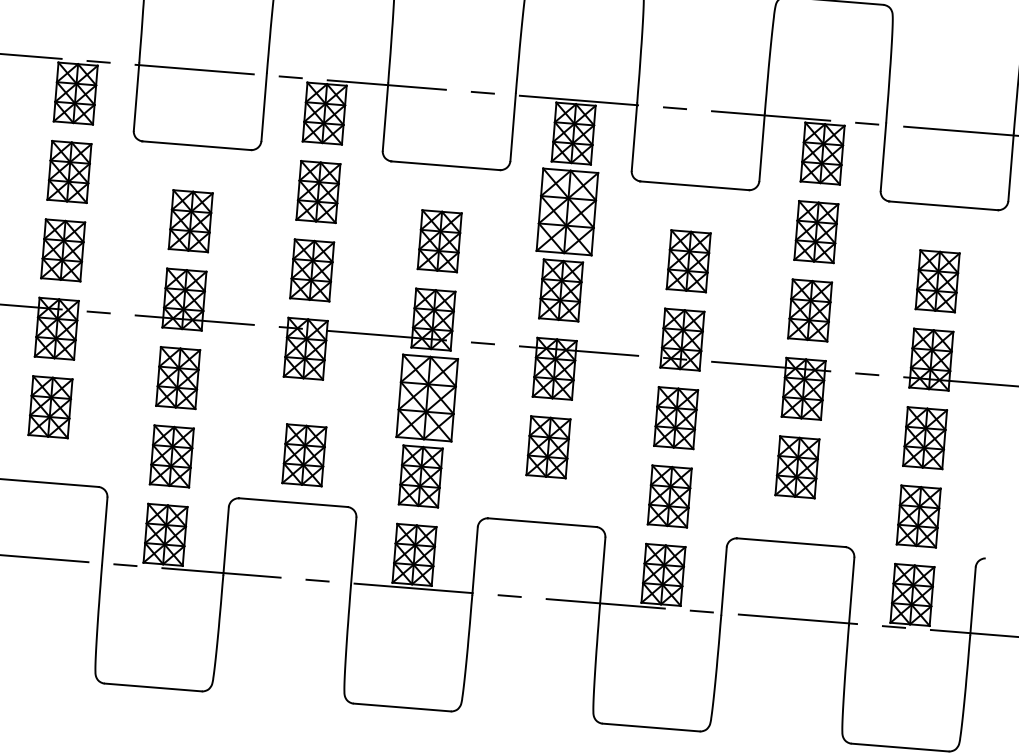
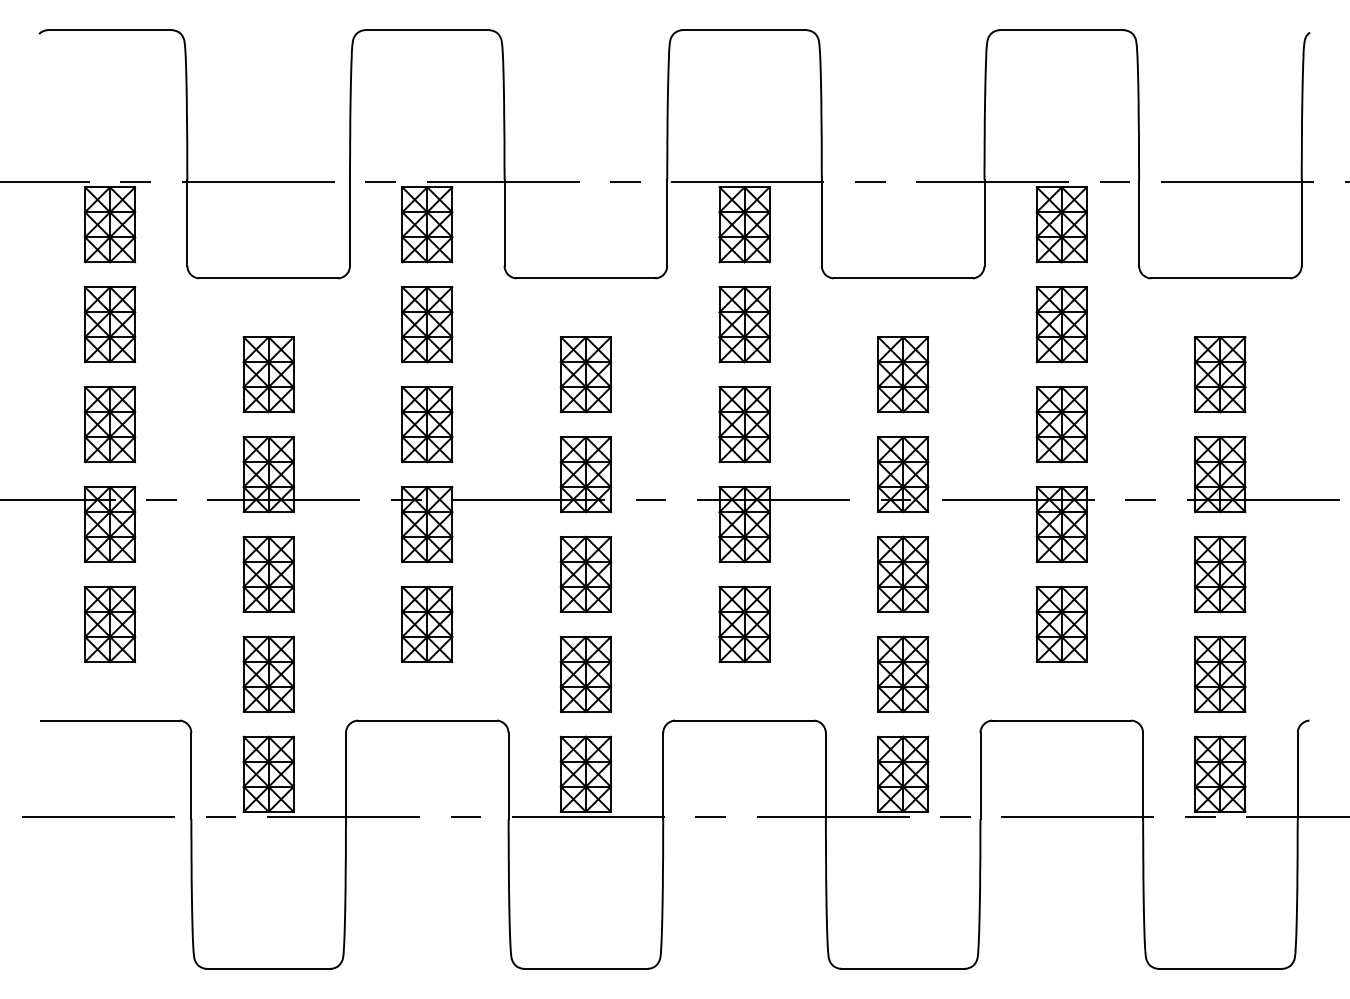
part: (567, 211) -> (744, 324), size x0.71
part: (426, 398) -> (585, 574), size x0.71
part: (304, 455) -> (427, 624), moved

